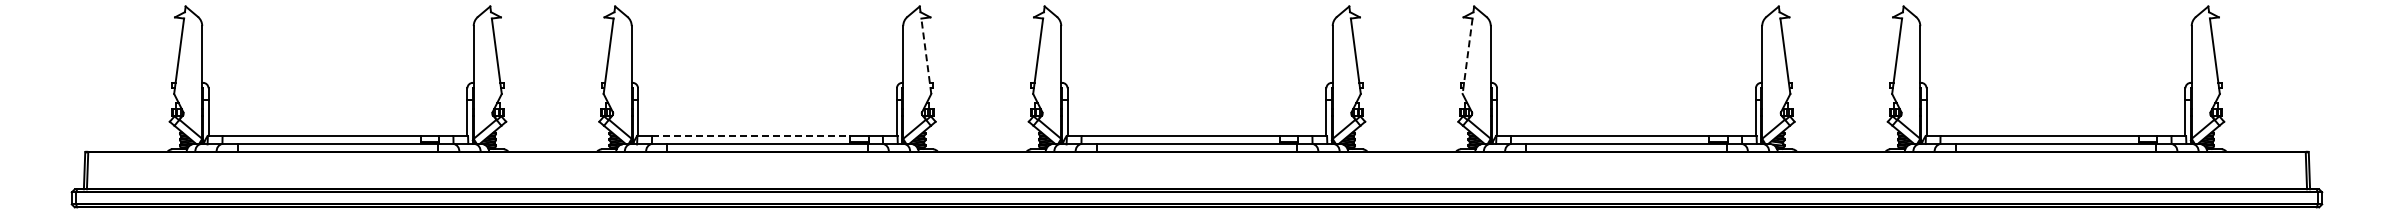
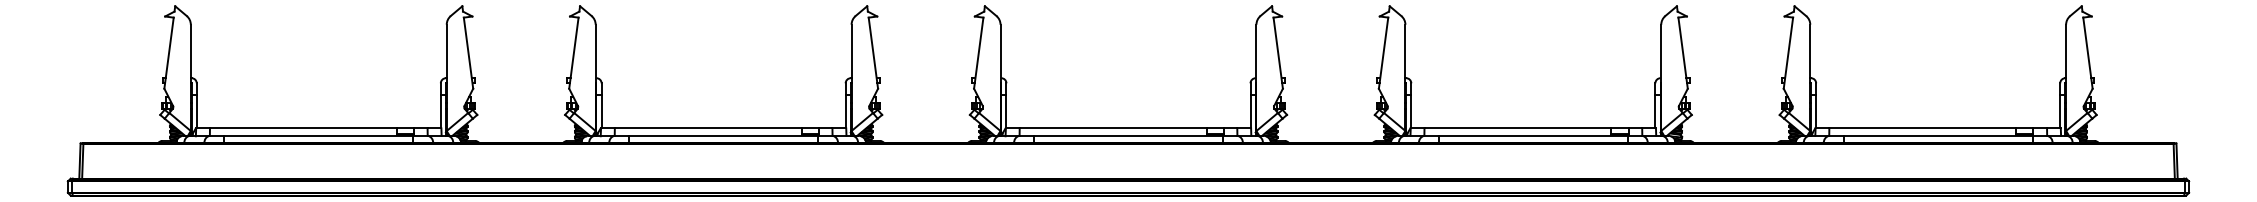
line: (926, 55) -> (873, 52), dashed -> solid
line: (1467, 56) -> (1383, 53), dashed -> solid
line: (751, 136) -> (708, 128), dashed -> solid

